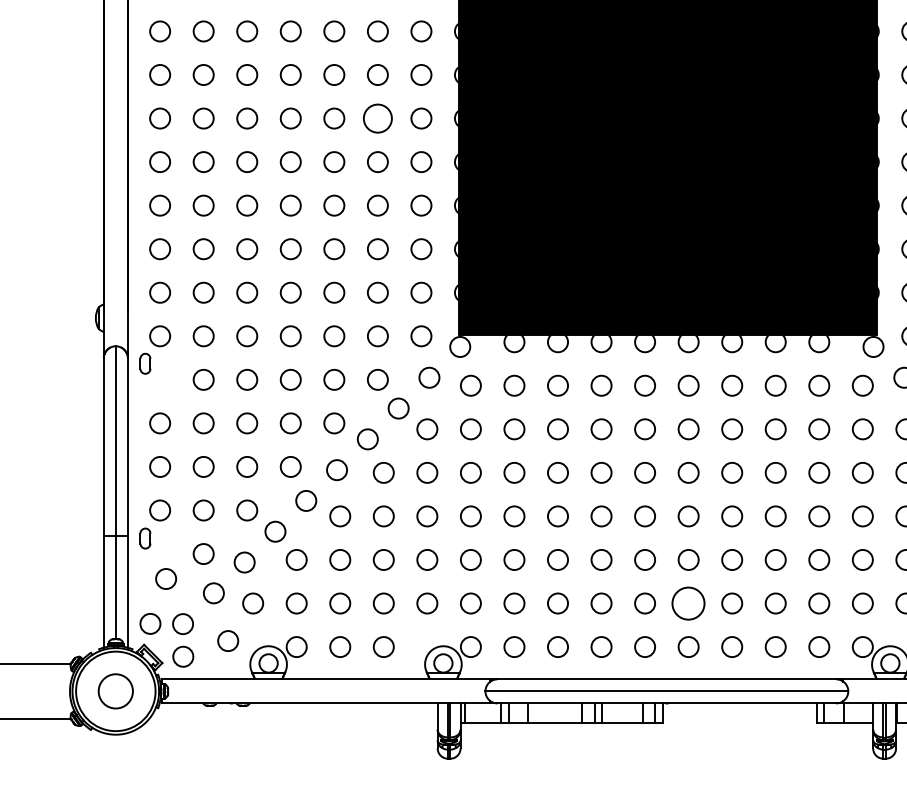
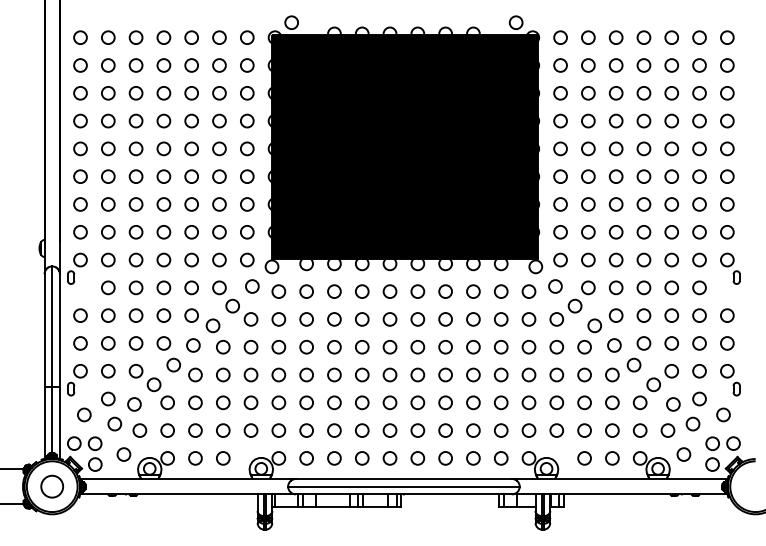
circle: (377, 117) -> (219, 120), size x0.71
circle: (688, 603) -> (417, 430), size x0.62

